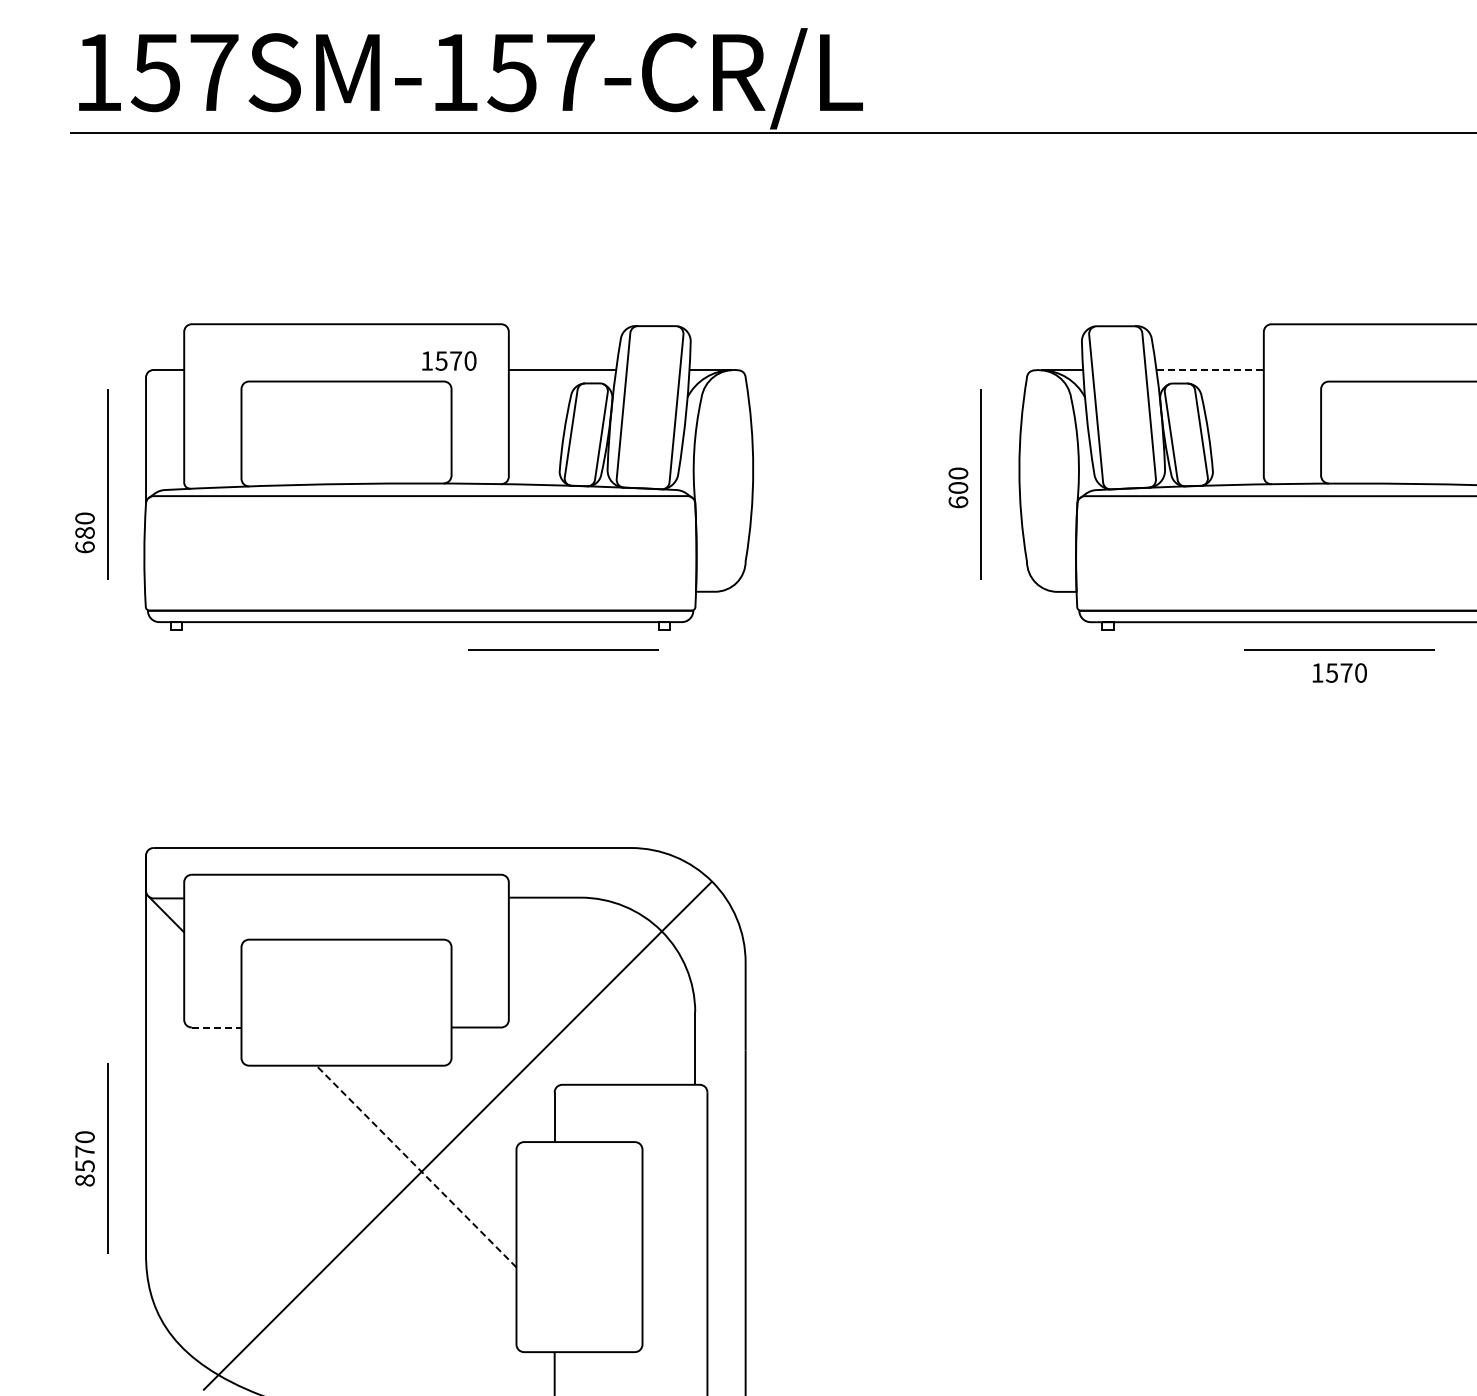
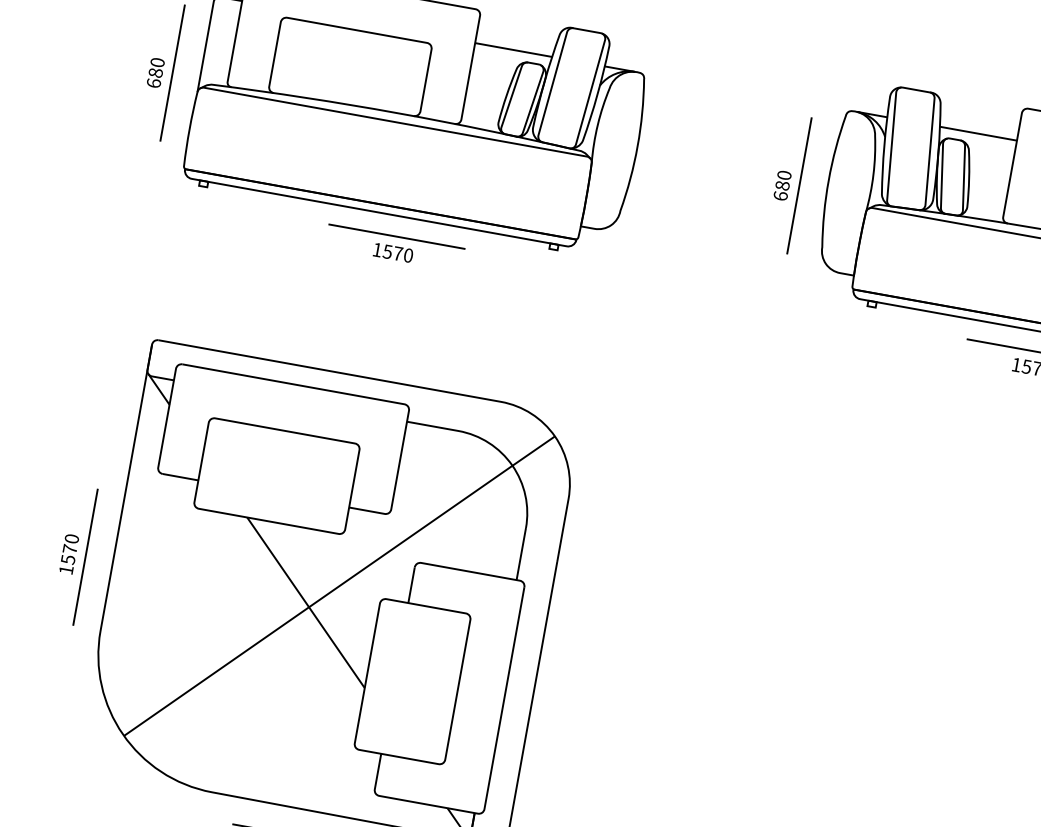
text: (449, 360) -> (393, 252), moved
line: (1210, 370) -> (978, 134), dashed -> solid
text: (958, 487) -> (782, 185), 600 -> 680
text: (84, 532) -> (155, 72), moved
line: (563, 649) -> (397, 236), moved
line: (216, 1027) -> (180, 477), dashed -> solid
line: (416, 1166) -> (306, 602), dashed -> solid
text: (84, 1180) -> (65, 569), 8570 -> 1570

